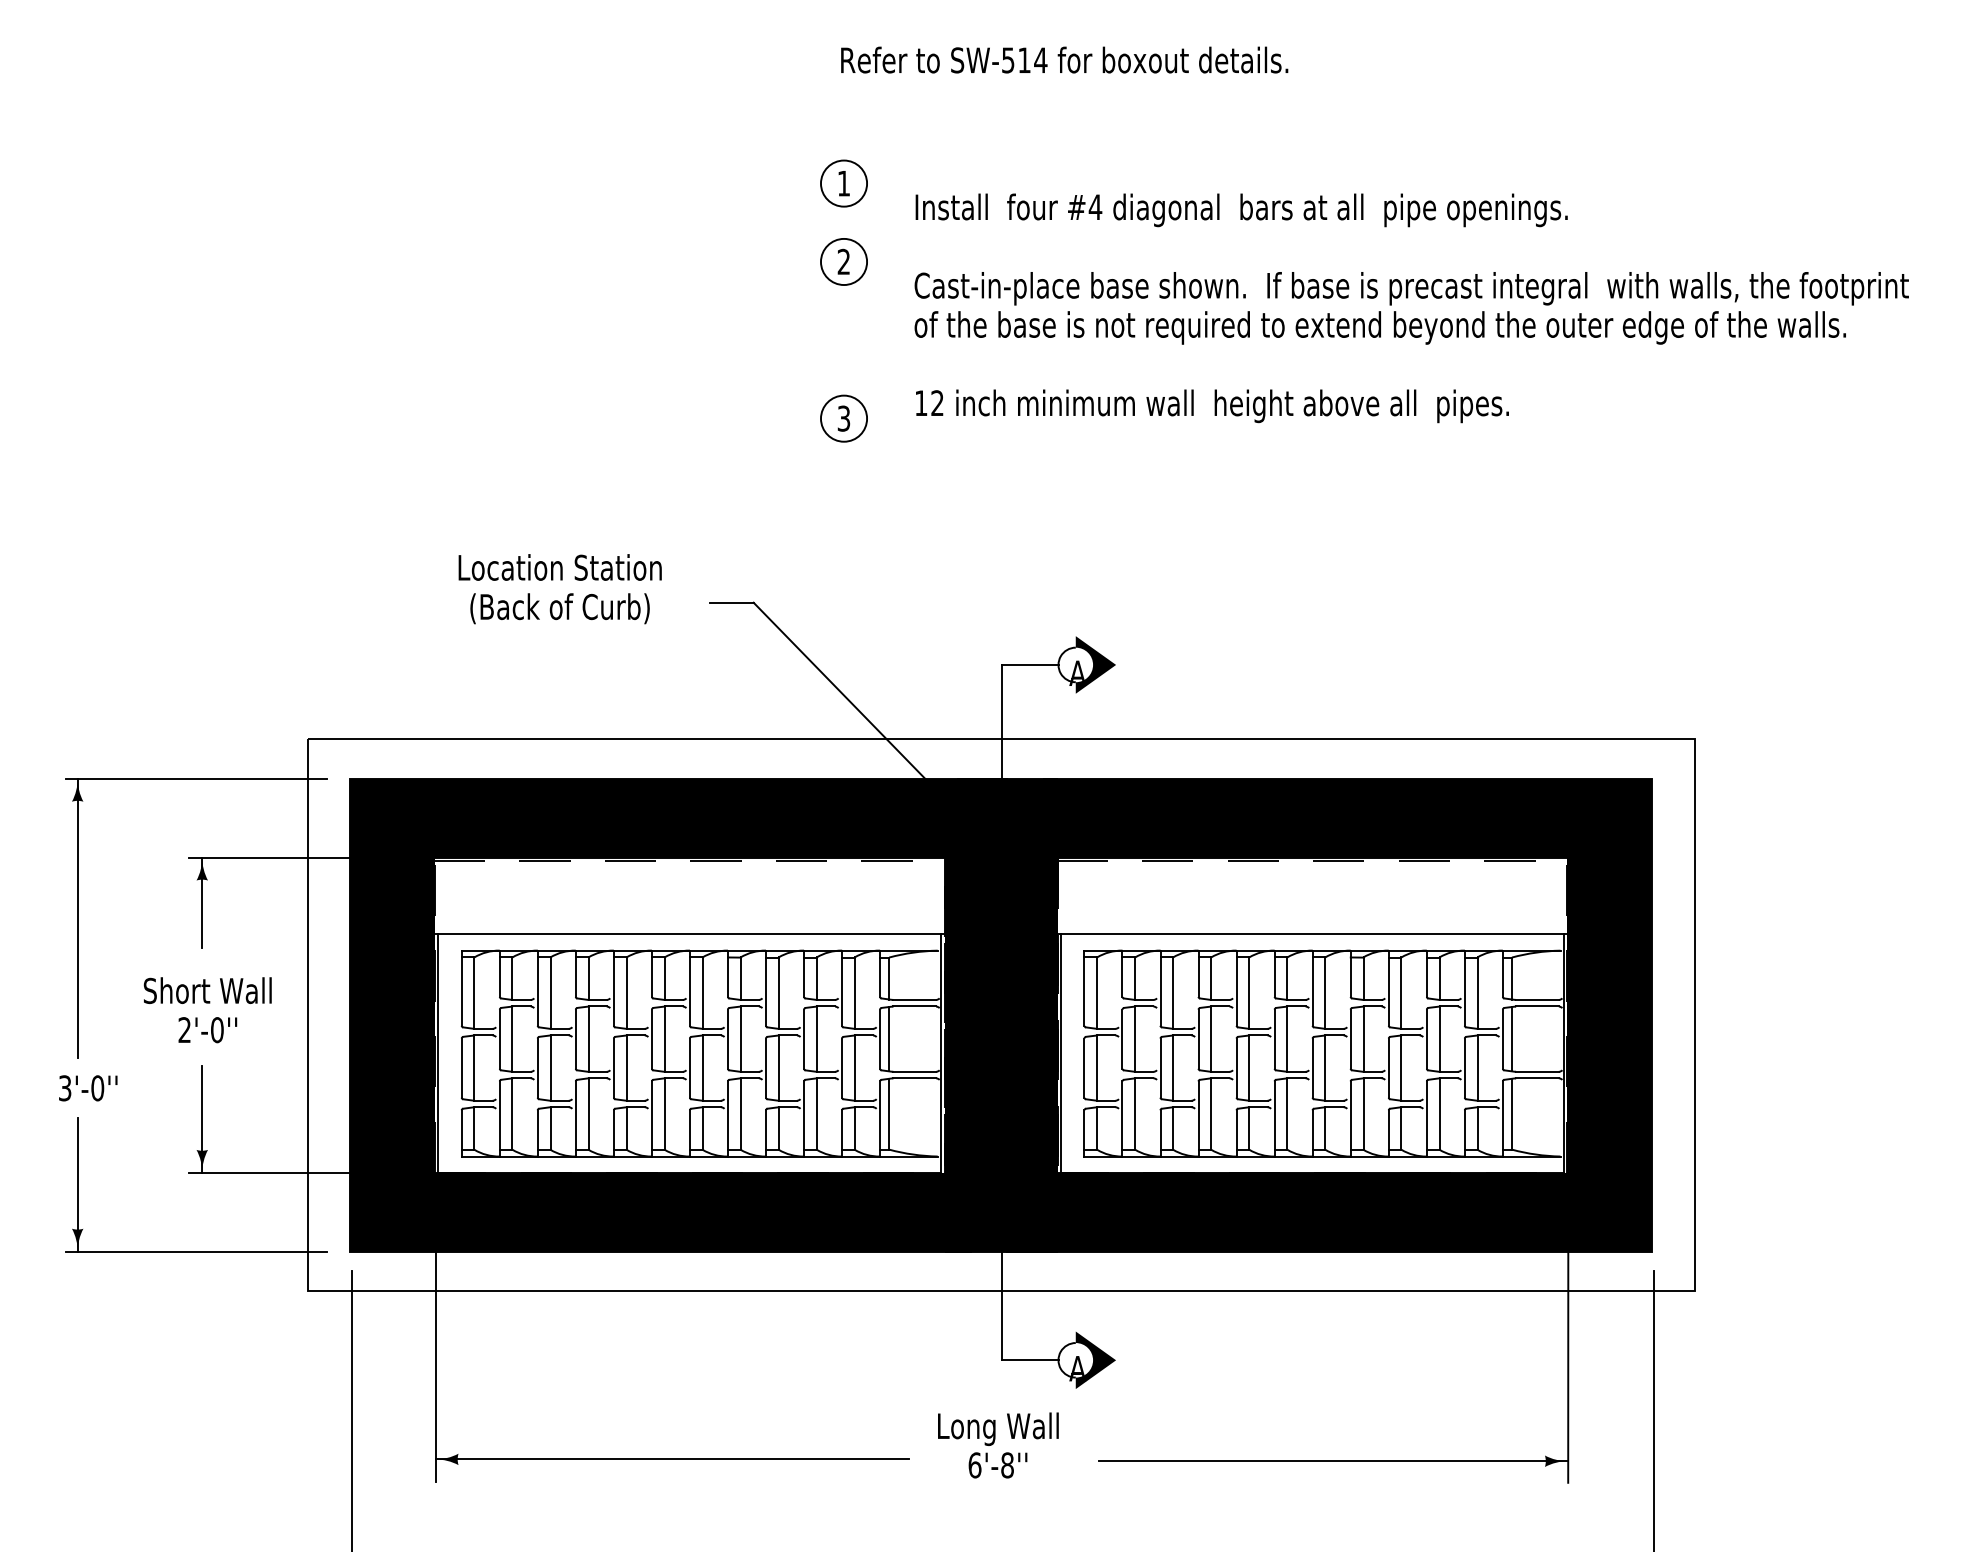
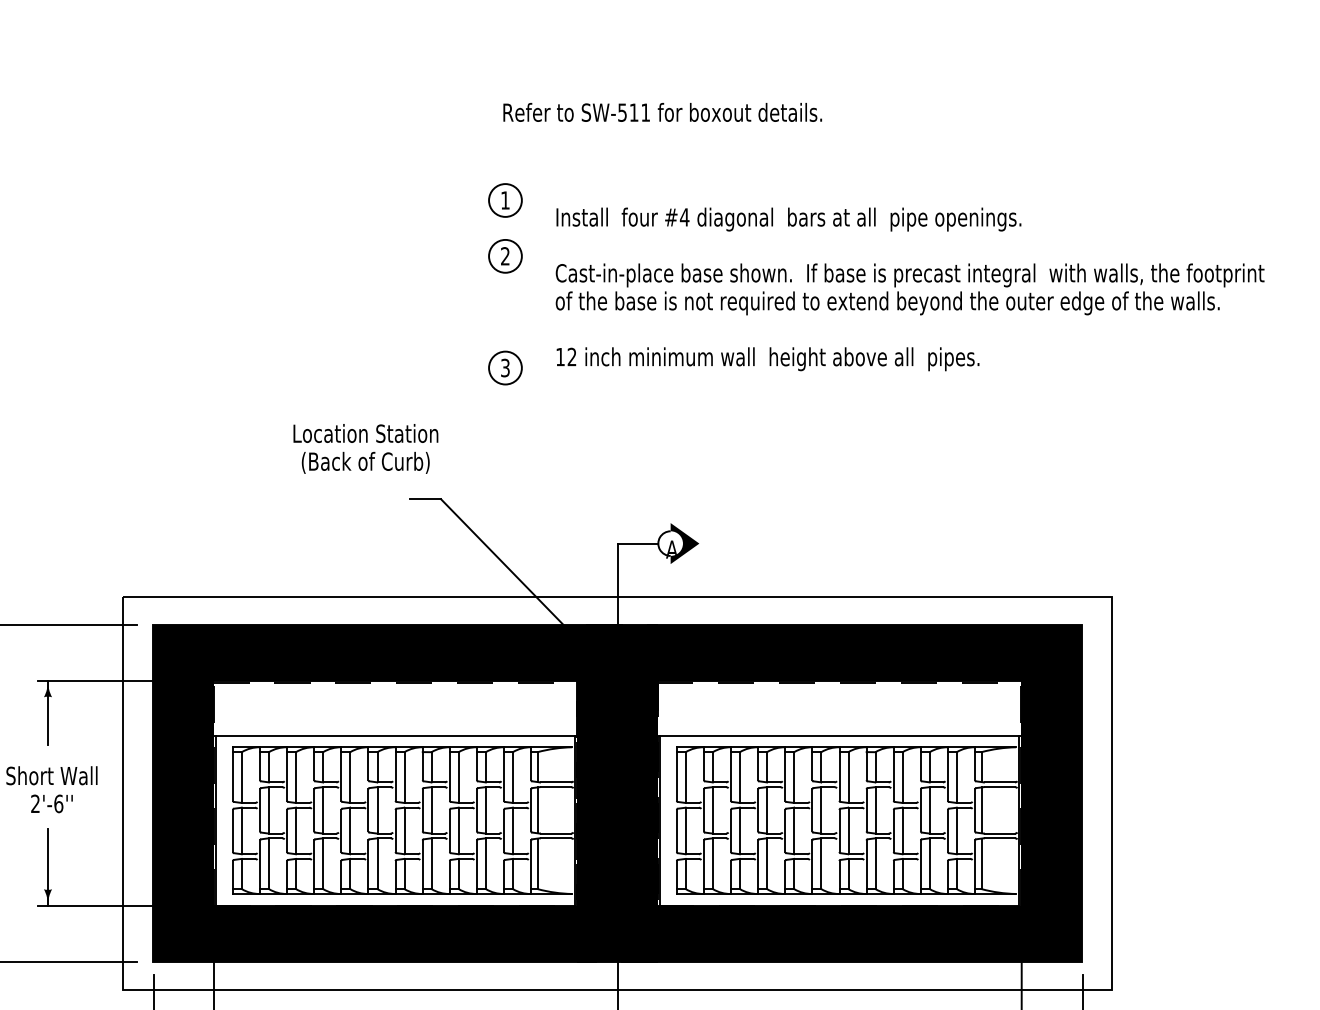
text: (1040, 59) -> (645, 112), SW-514 -> SW-511
text: (559, 589) -> (365, 449), moved
text: (217, 1029) -> (58, 803), 2'-0'' -> 2'-6''

